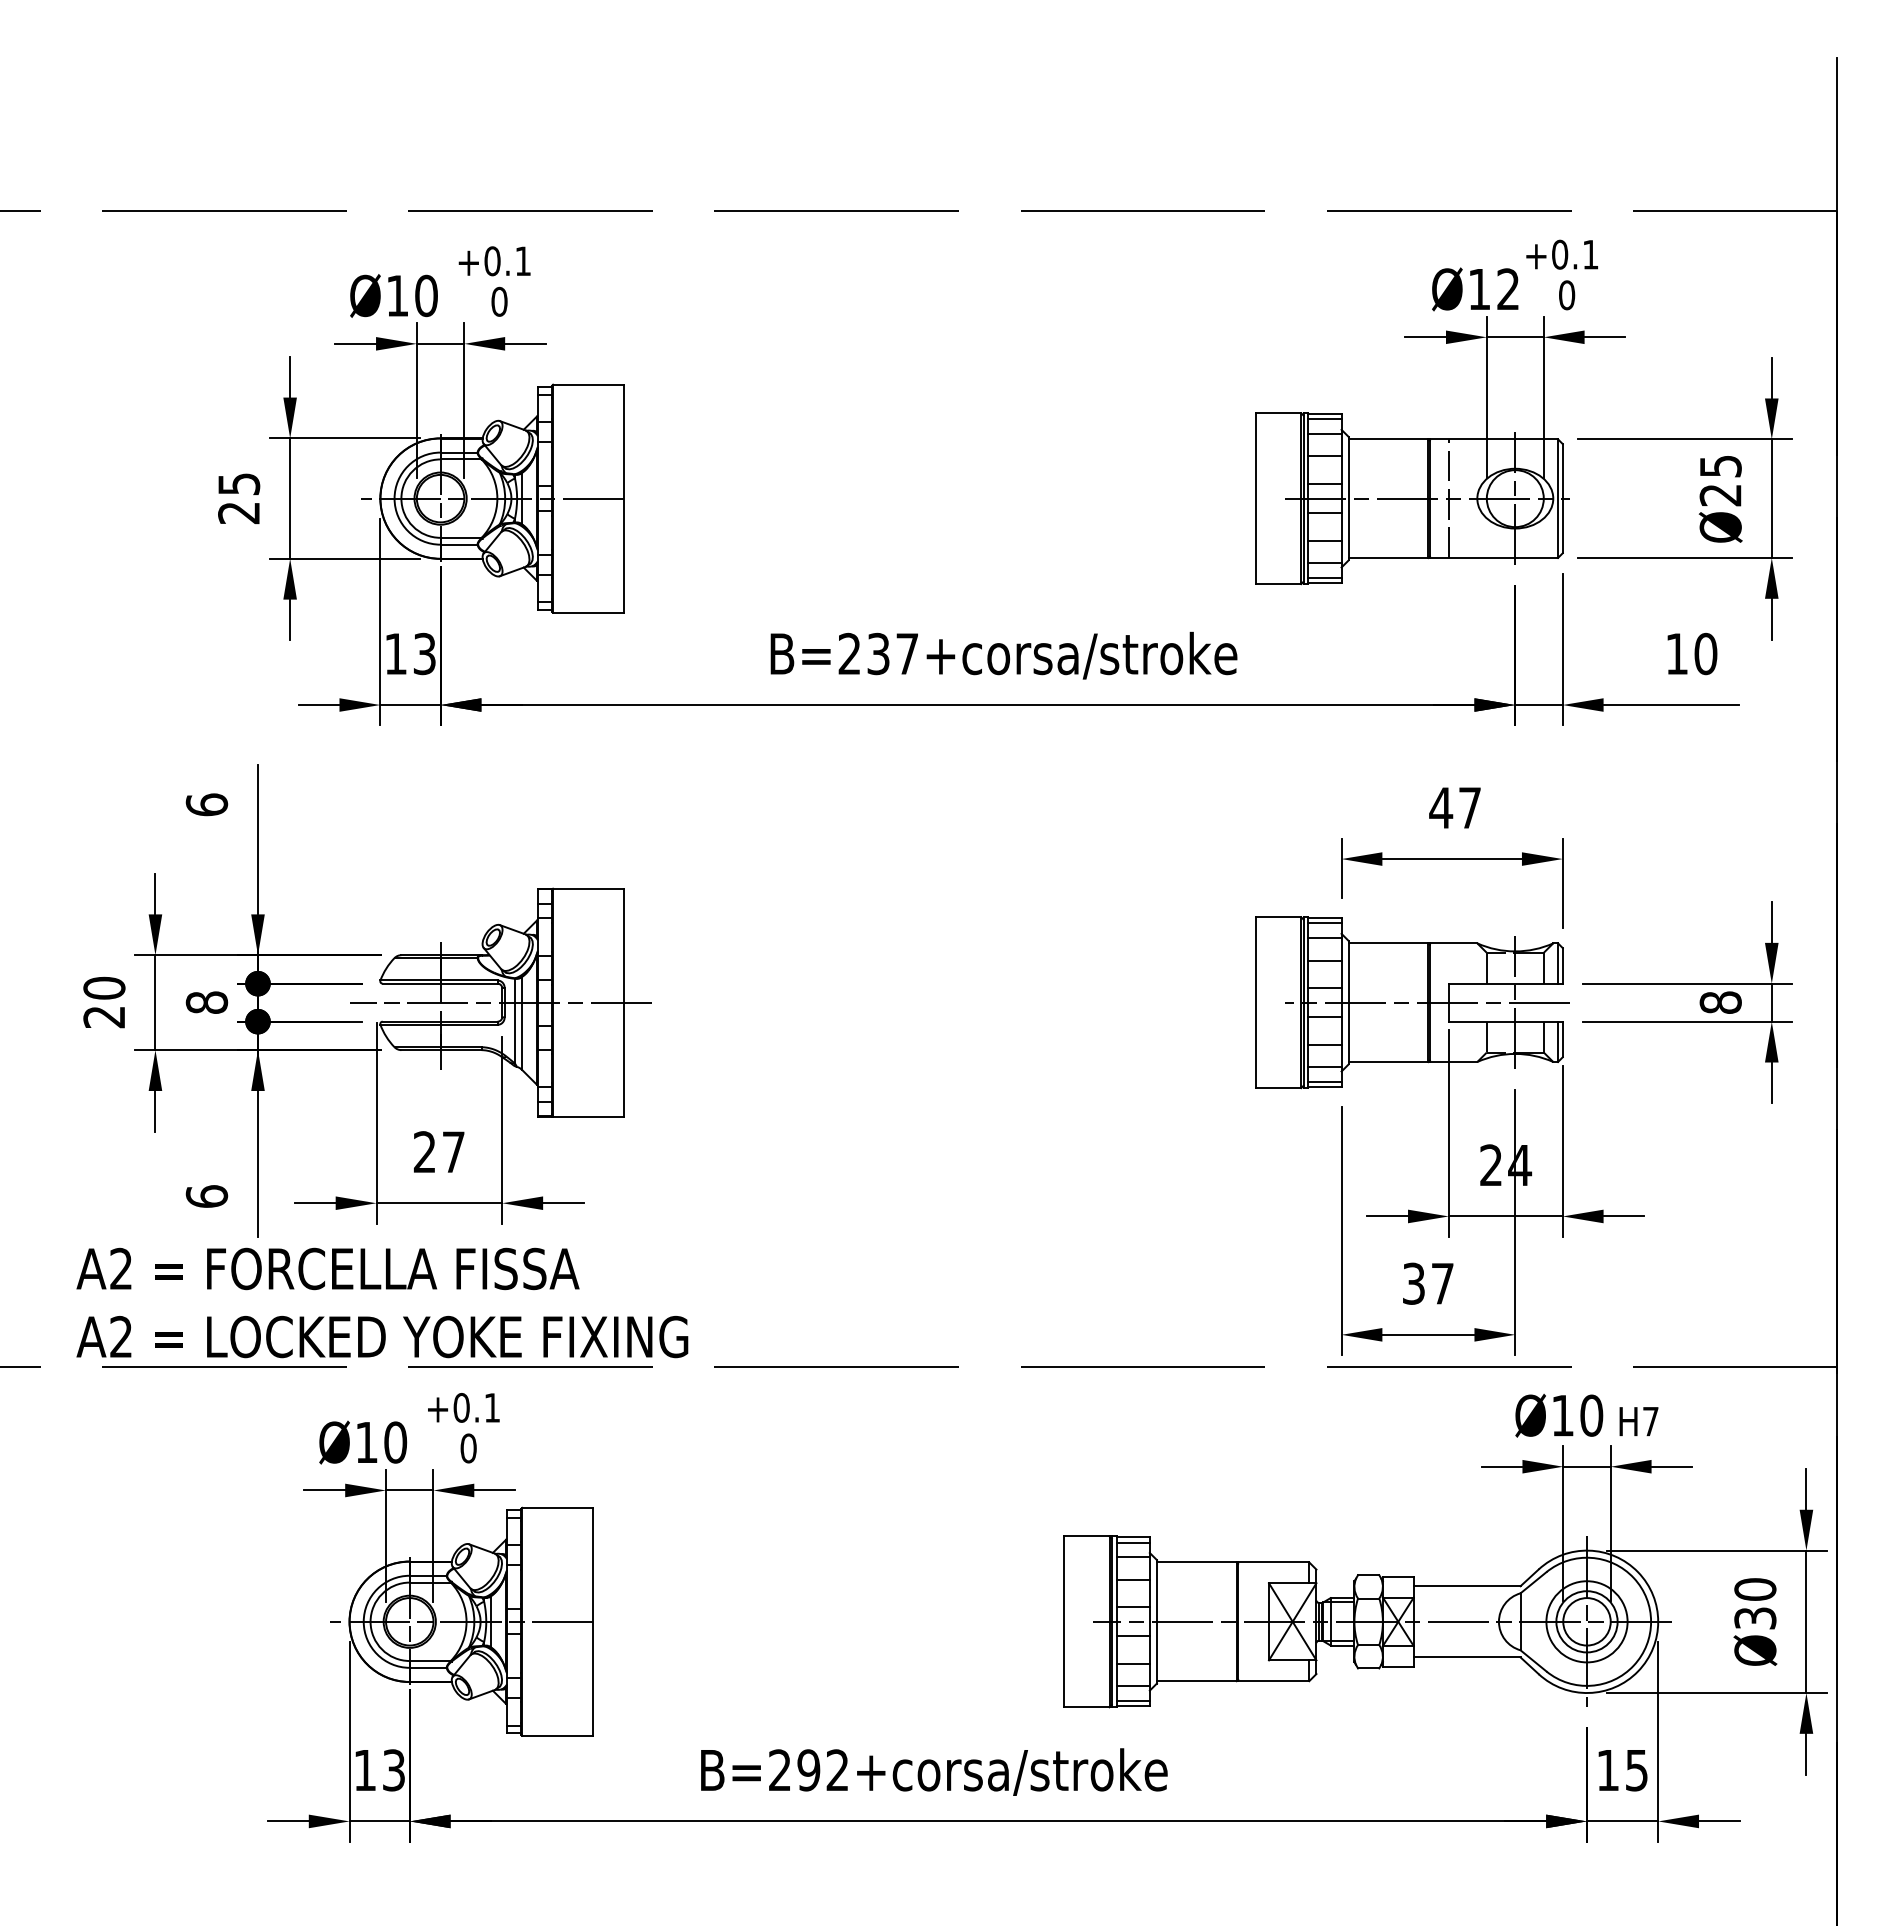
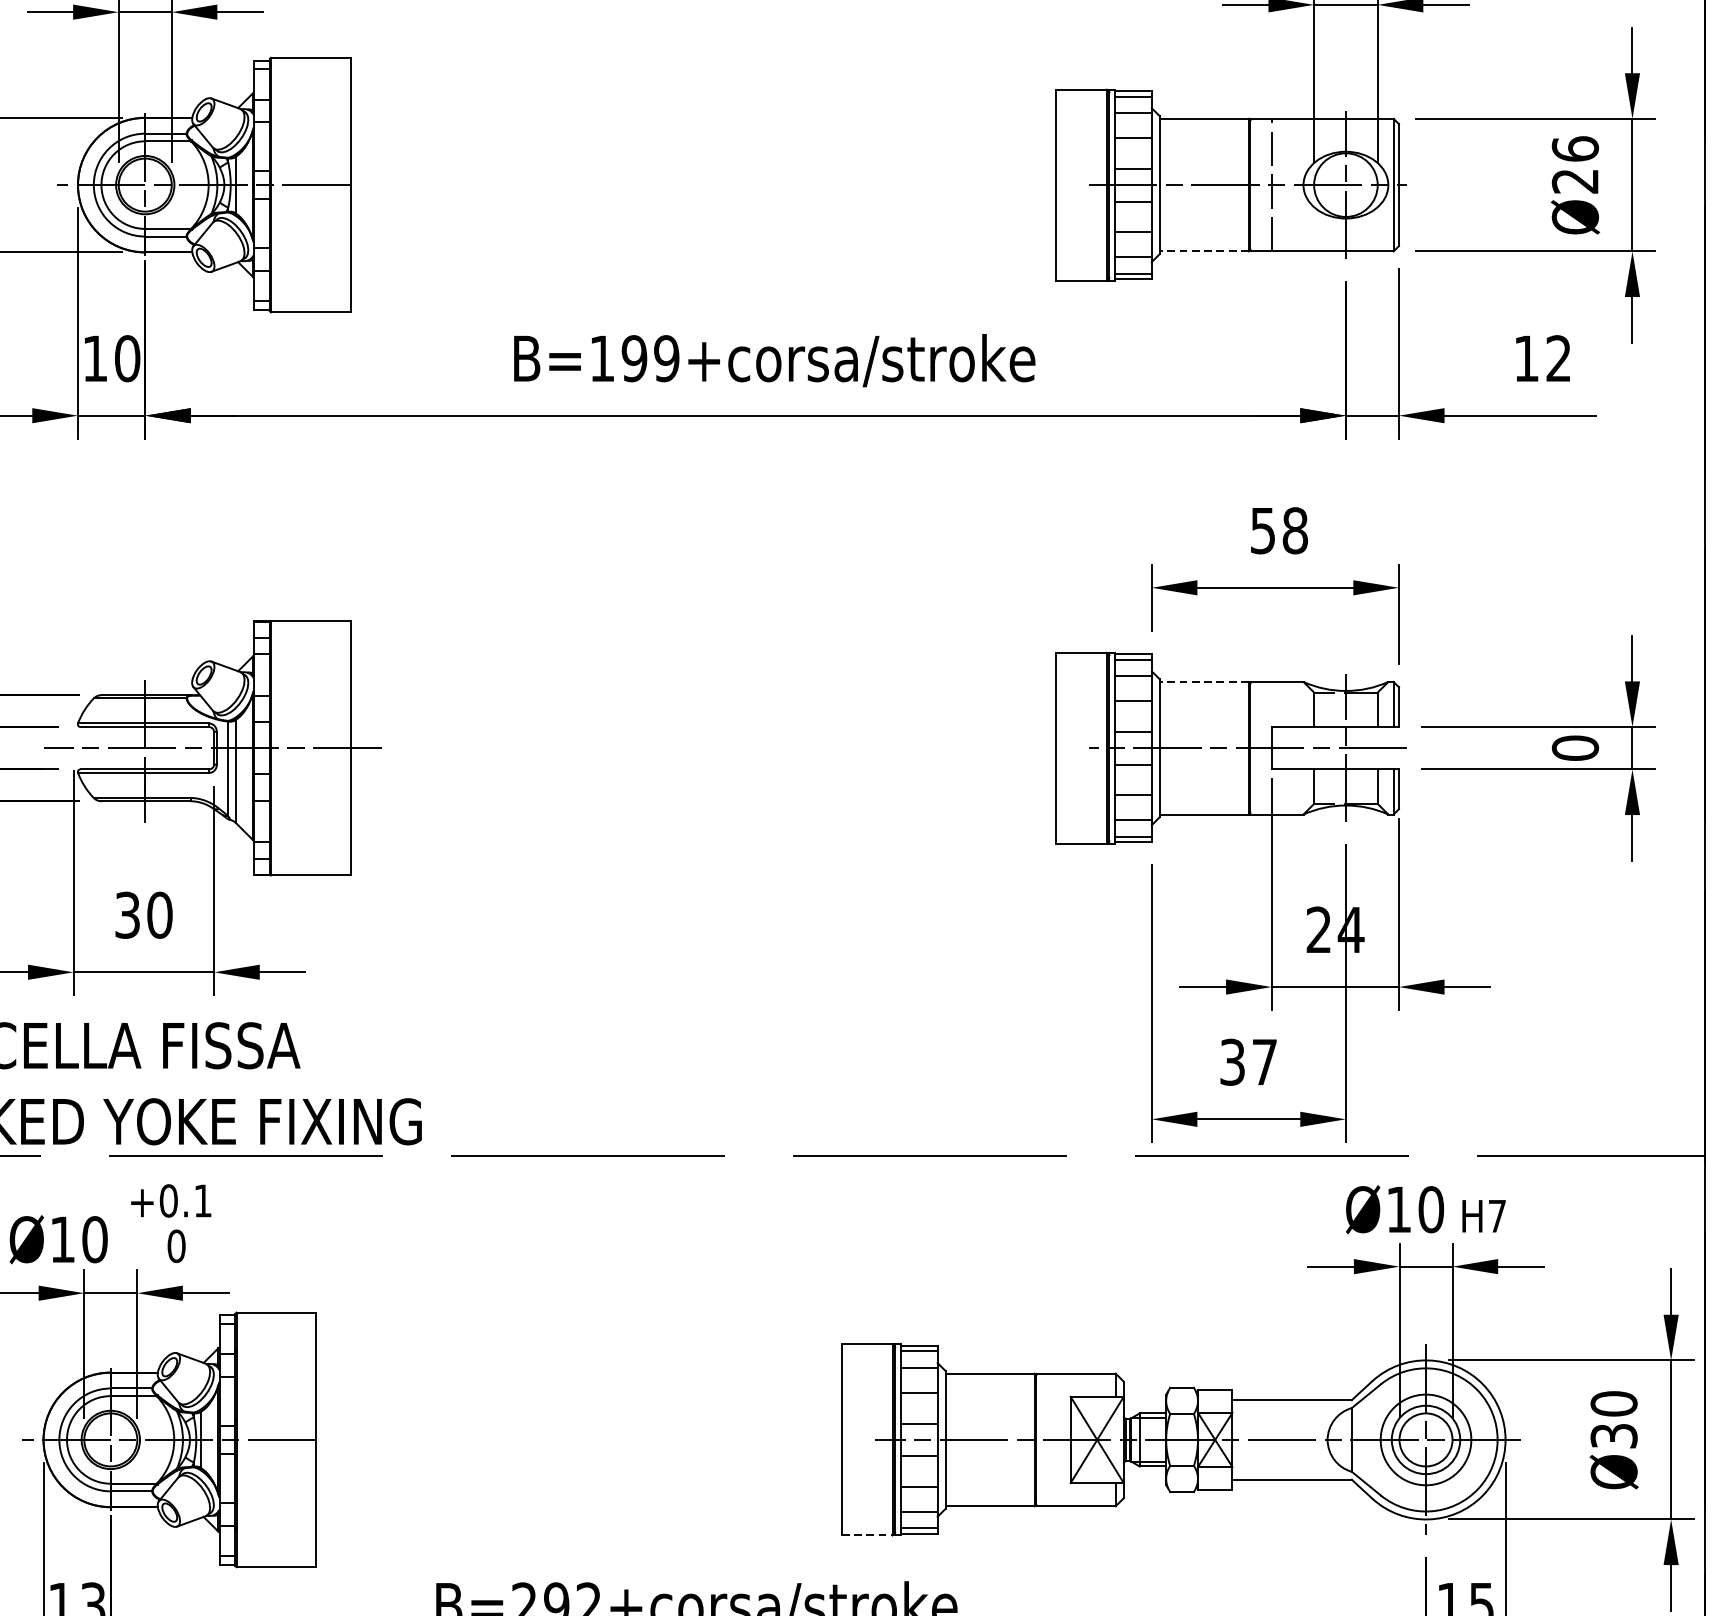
text: (1720, 465) -> (1575, 148), Ø25 -> Ø26
line: (1388, 557) -> (1204, 250), solid -> dashed
text: (878, 653) -> (634, 358), B=237+corsa/stroke -> B=199+corsa/stroke
text: (1705, 653) -> (1558, 358), 10 -> 12
text: (424, 654) -> (127, 359), 13 -> 10
text: (1455, 808) -> (1279, 531), 47 -> 58
line: (1388, 943) -> (1204, 682), solid -> dashed
text: (1720, 1002) -> (1575, 748), 8 -> 0
text: (439, 1152) -> (144, 915), 27 -> 30
line: (1086, 1707) -> (866, 1535), solid -> dashed

